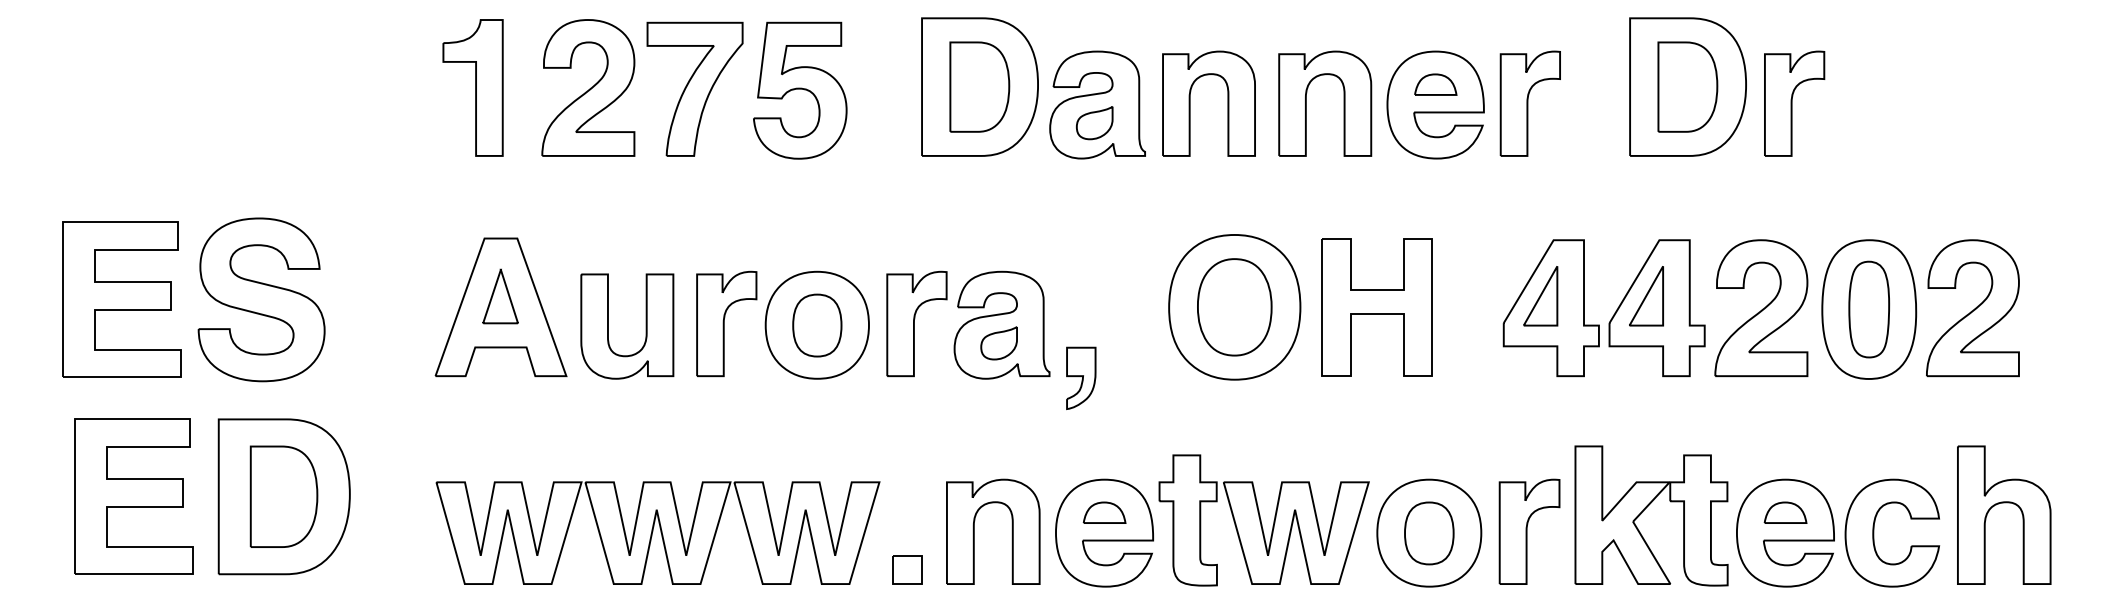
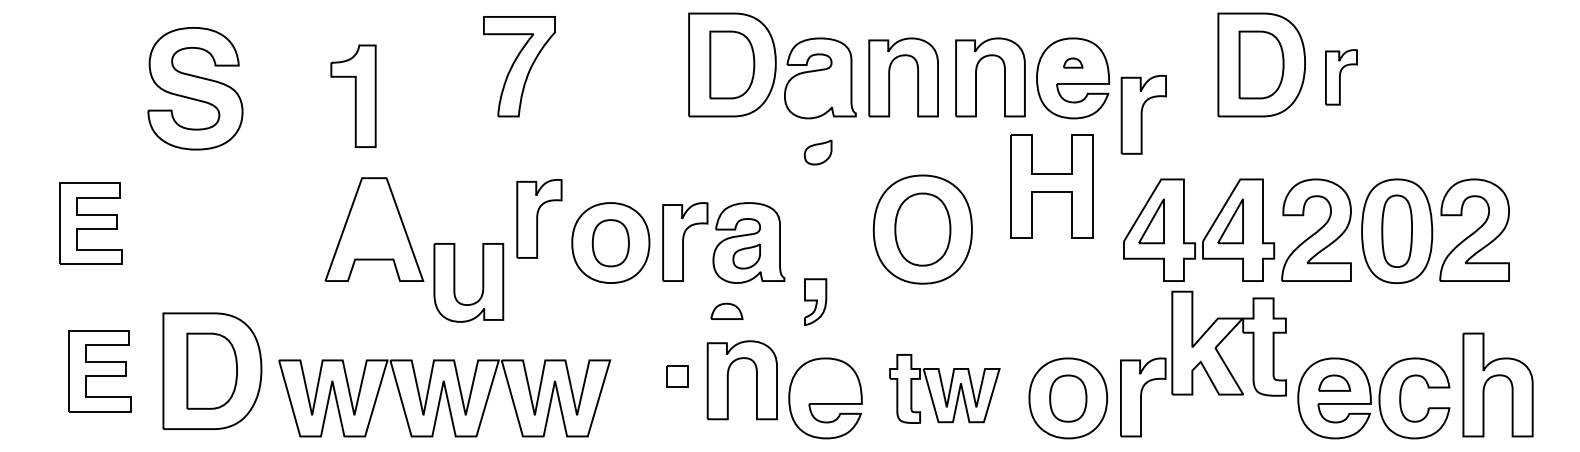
part: (1435, 84) -> (1072, 63), size x0.6
part: (472, 87) -> (353, 95), moved
part: (588, 87) -> (439, 65), removed
part: (800, 90) -> (598, 67), removed
part: (1529, 103) -> (1143, 114), moved
part: (1794, 103) -> (1341, 77), size x0.7
part: (1094, 123) -> (818, 152), moved
part: (500, 296) -> (374, 221), removed
part: (121, 299) -> (90, 223), size x0.7
part: (261, 299) -> (195, 88), moved
part: (1376, 307) -> (1051, 186), moved
part: (726, 323) -> (539, 218), moved
part: (645, 326) -> (482, 282), moved
part: (1081, 377) -> (815, 301), moved
part: (133, 496) -> (99, 371), size x0.7
part: (1645, 509) -> (1224, 338), moved
part: (1104, 512) -> (726, 311), moved
part: (1263, 520) -> (944, 388), size x0.7
part: (1011, 531) -> (755, 379), moved
part: (657, 532) -> (444, 397), moved
part: (907, 569) -> (677, 376), moved

